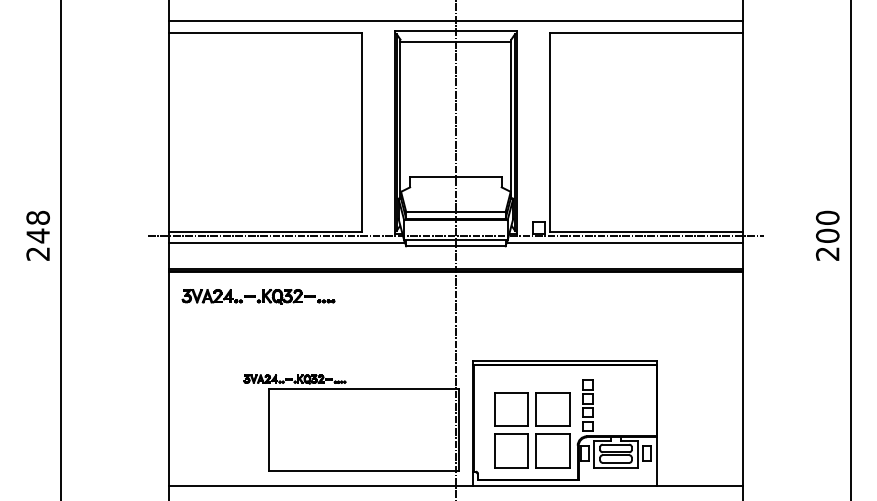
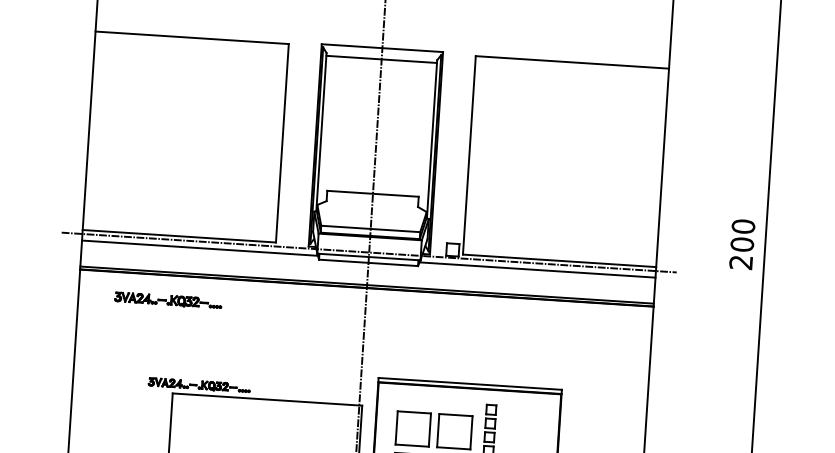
line: (455, 20) -> (382, 37), removed
text: (827, 235) -> (742, 244), moved
part: (258, 296) -> (168, 300), size x0.7

